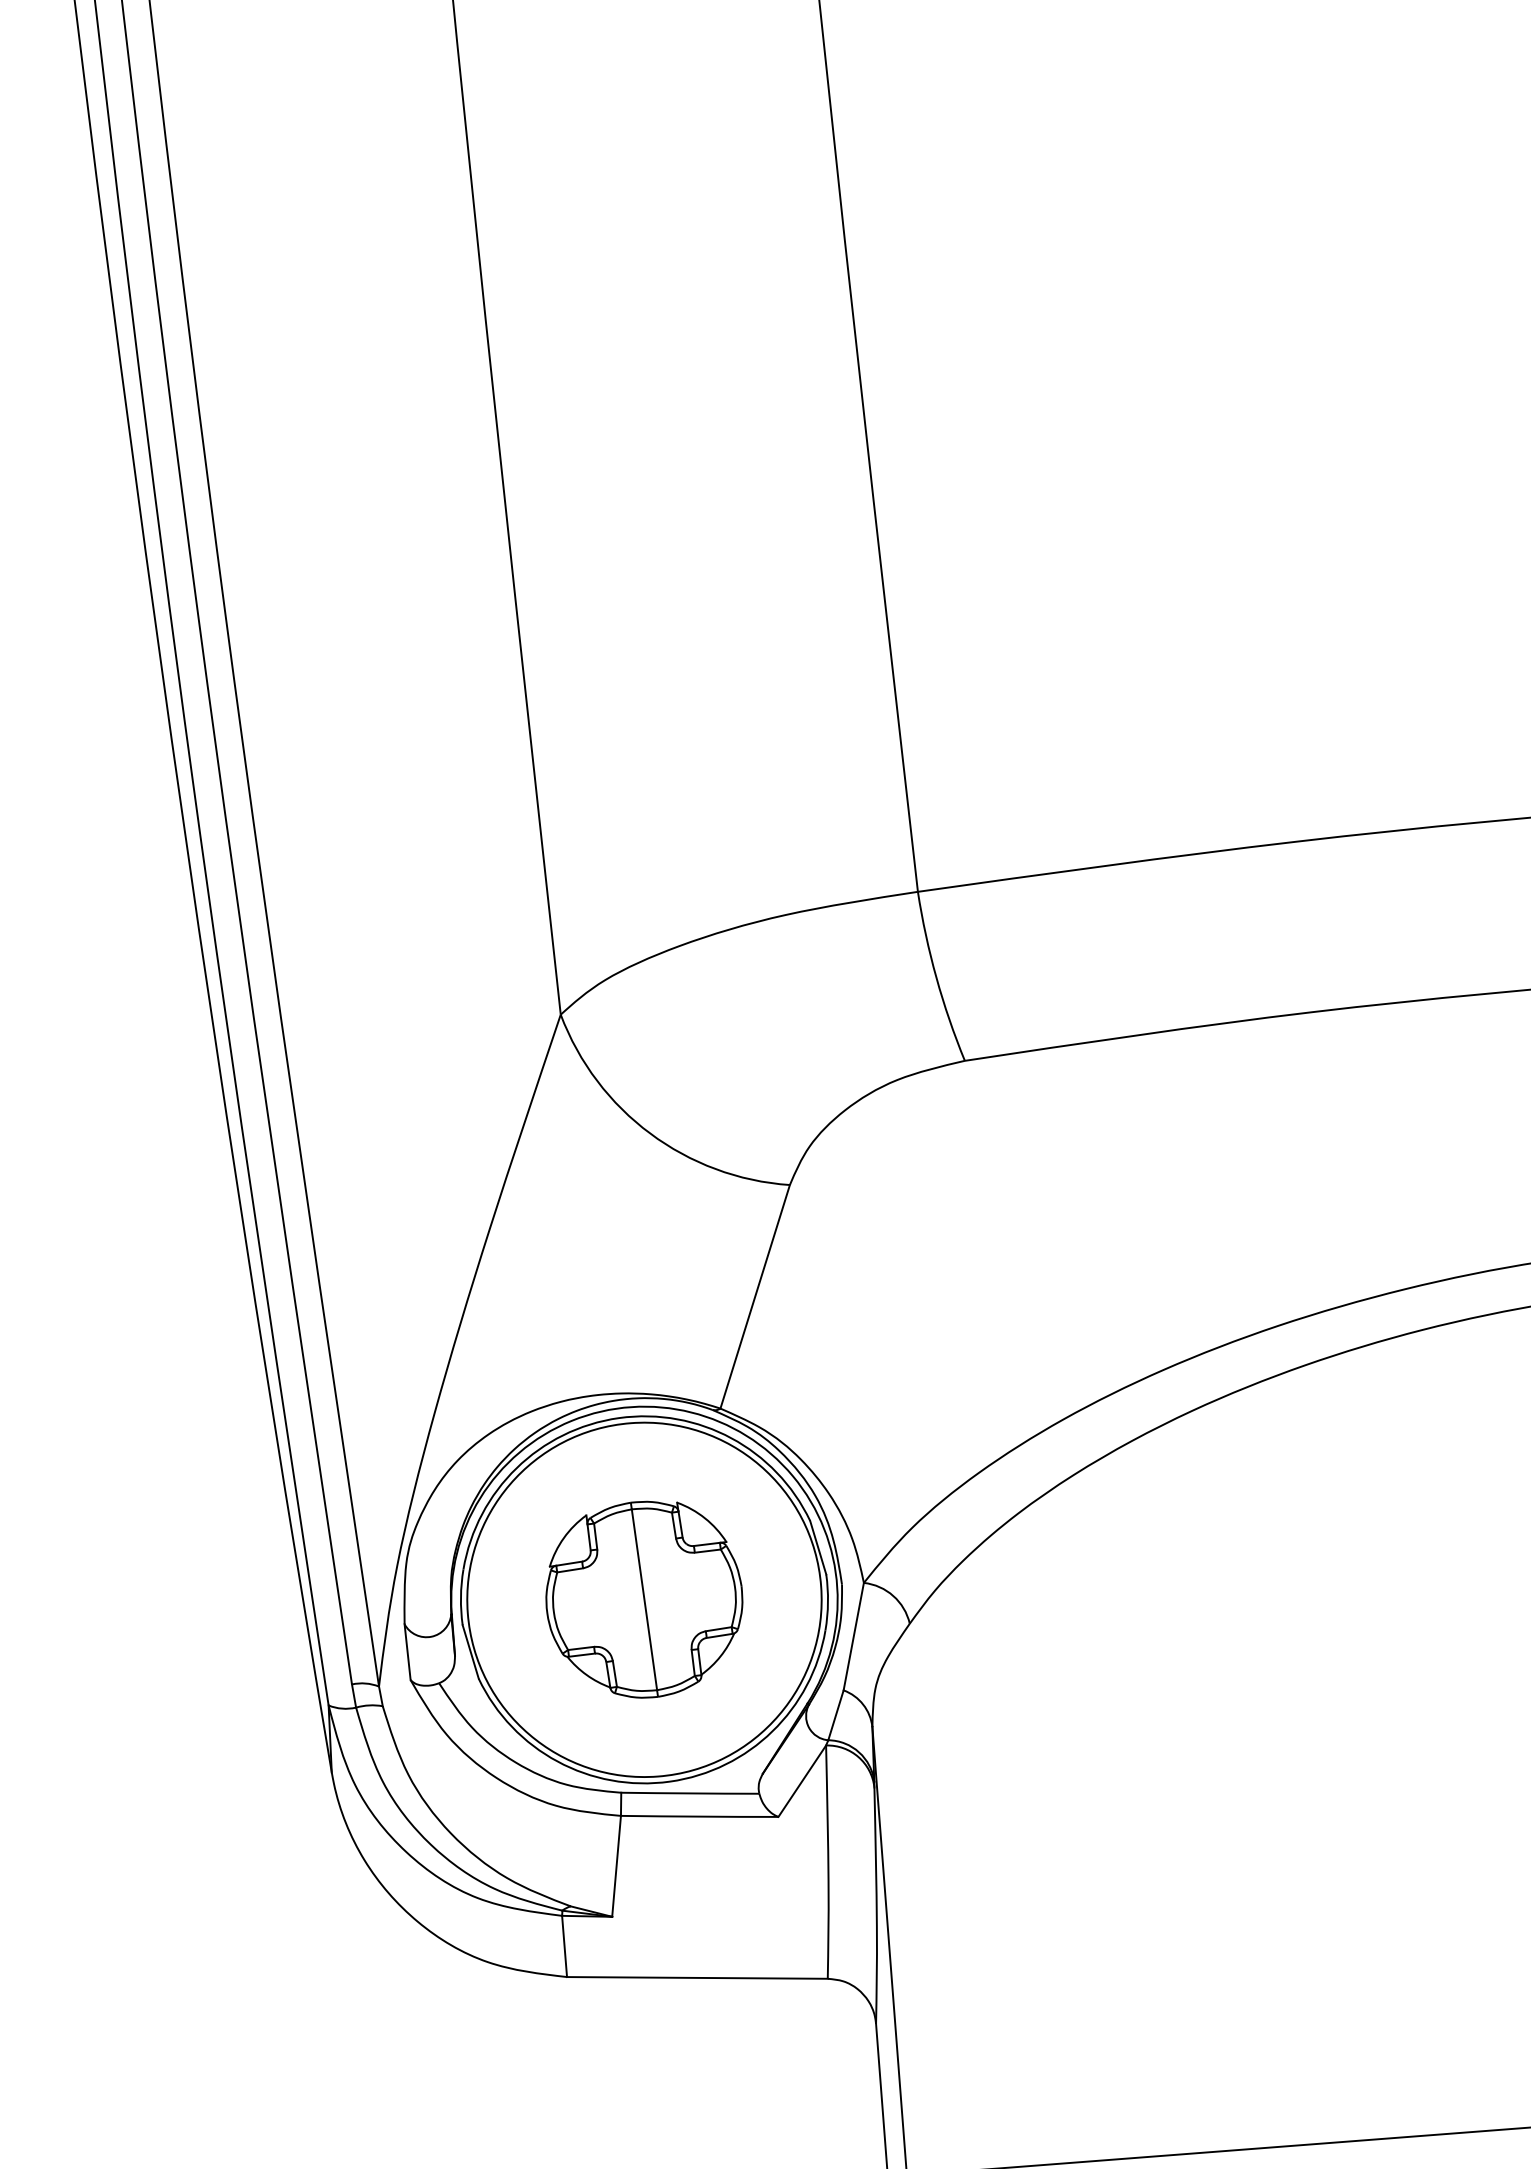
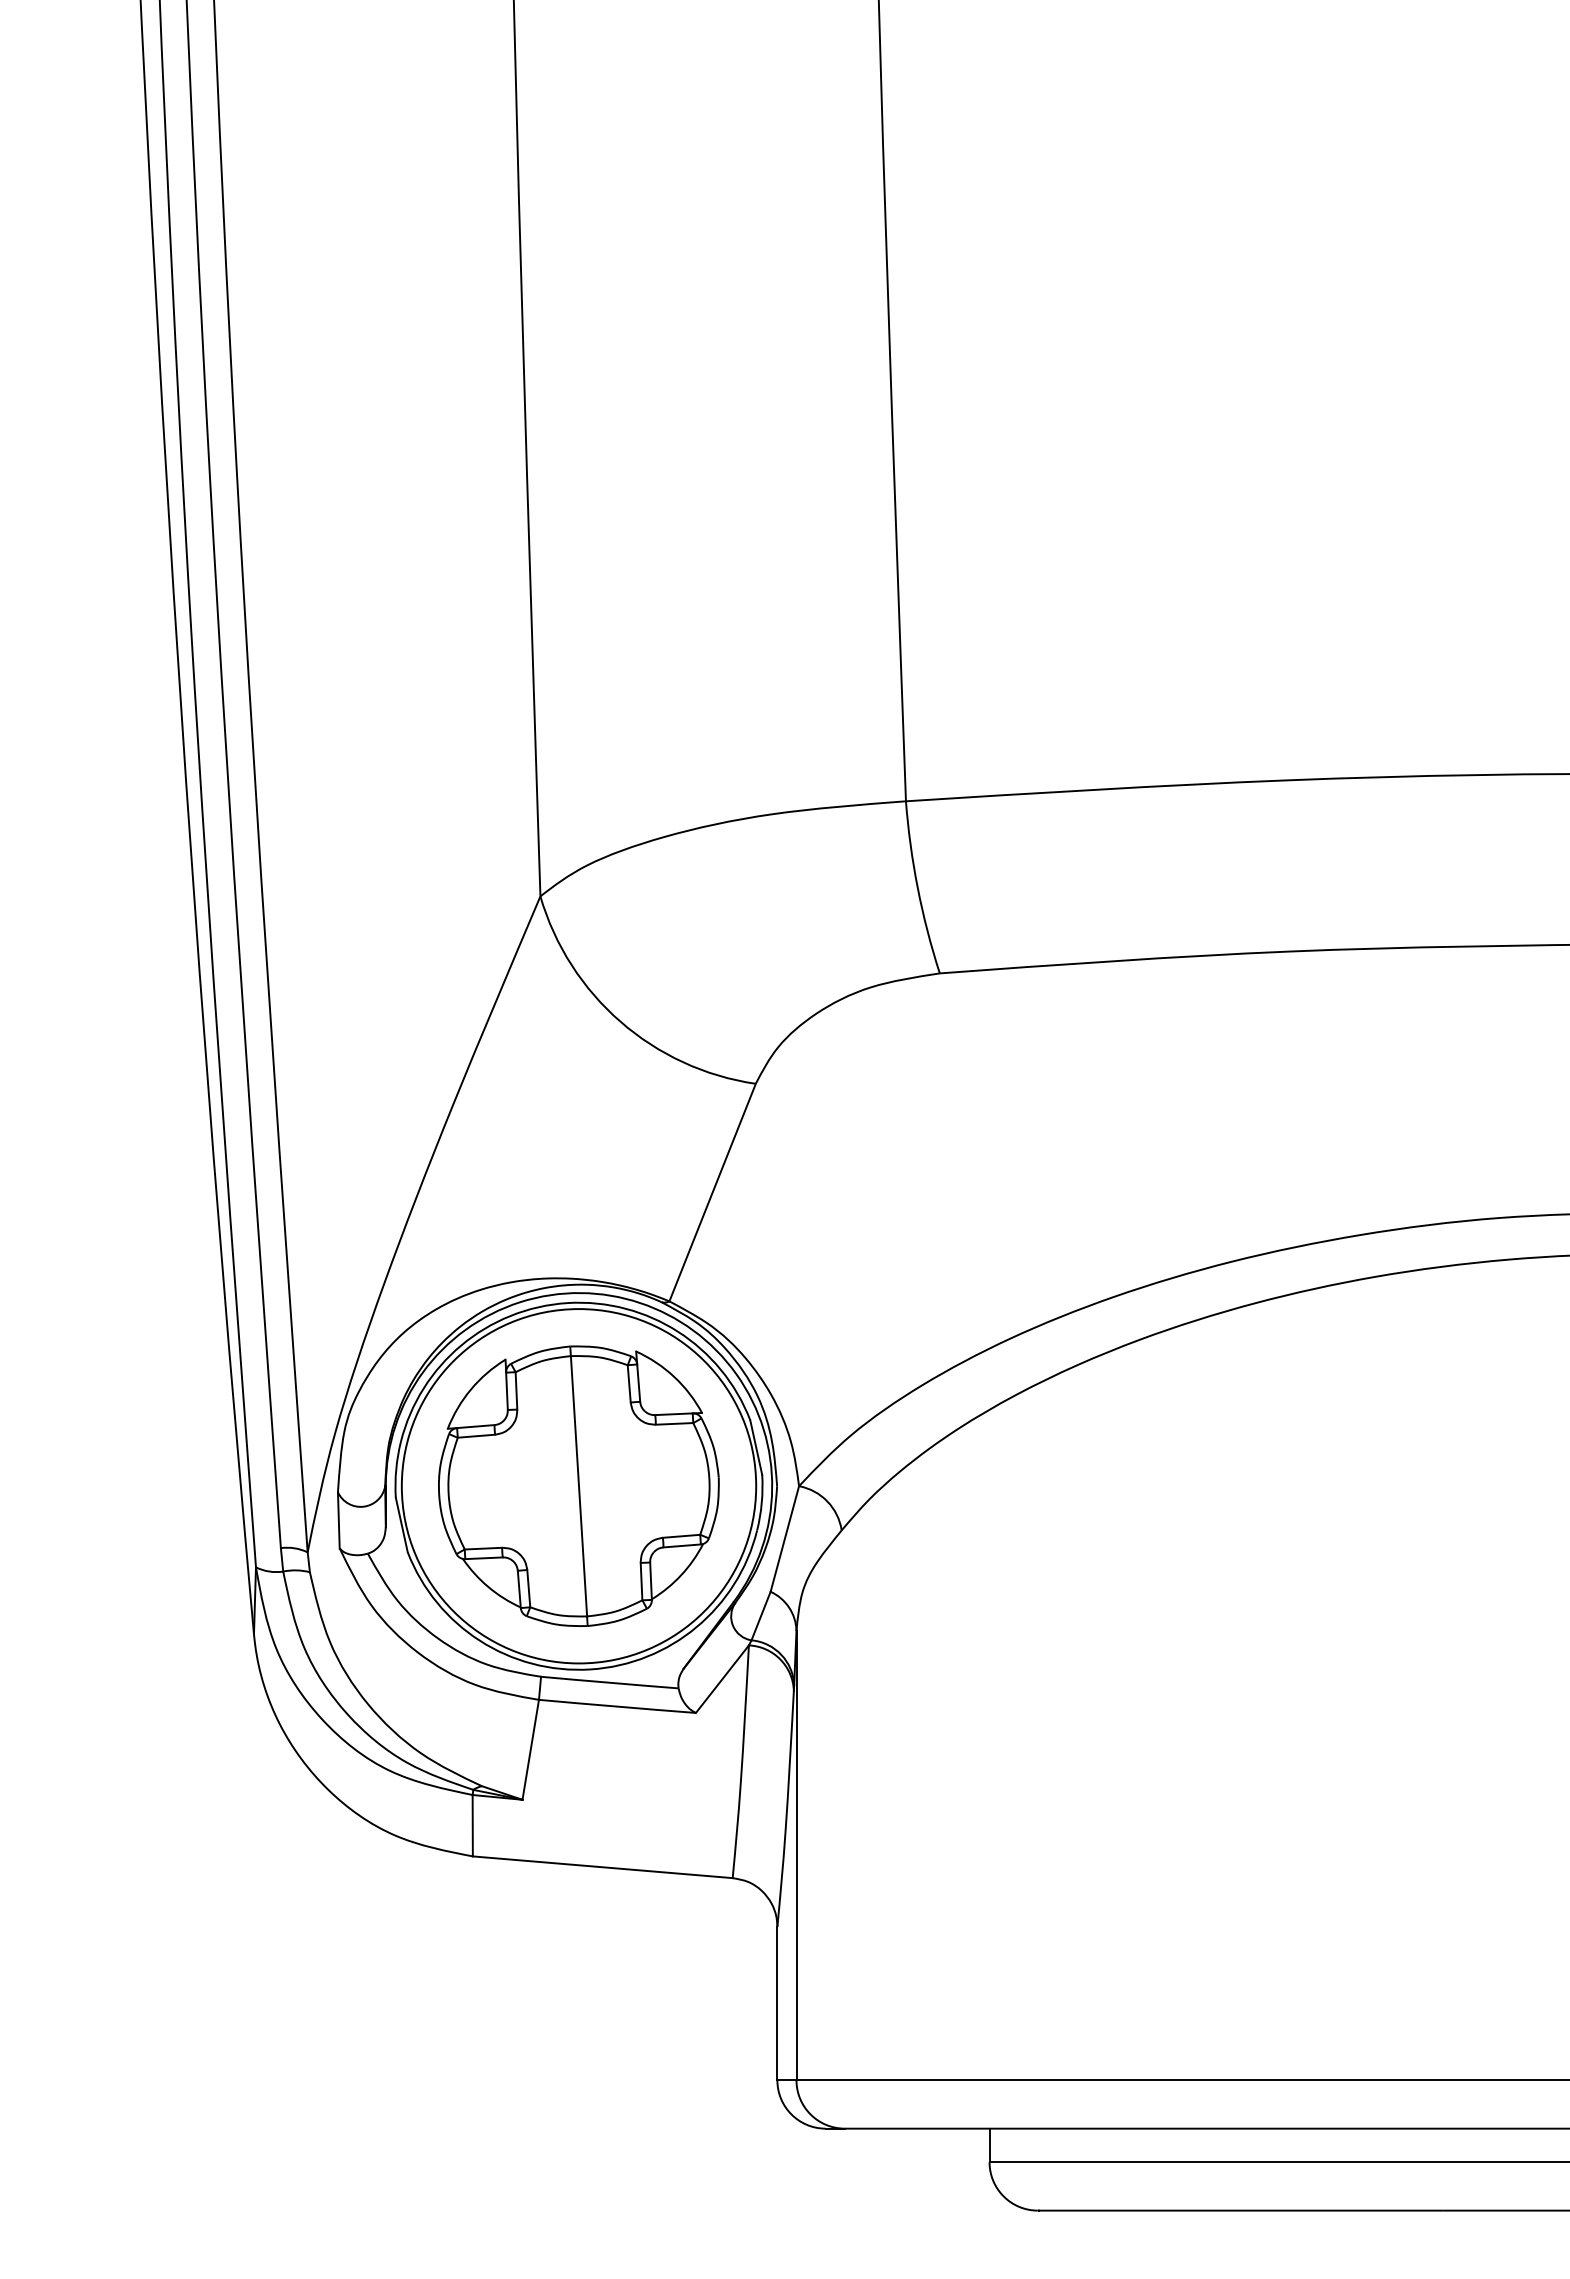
part: (643, 1599) -> (578, 1485), size x1.43

